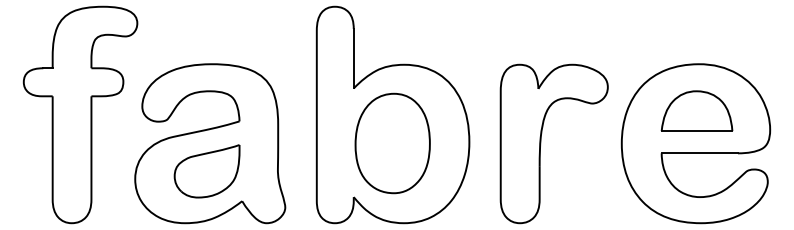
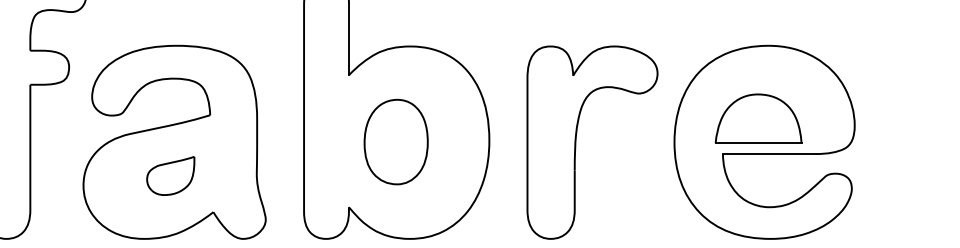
part: (696, 110) -> (757, 117), moved
part: (392, 143) -> (395, 142), size x0.7
part: (206, 171) -> (170, 176), size x0.6

